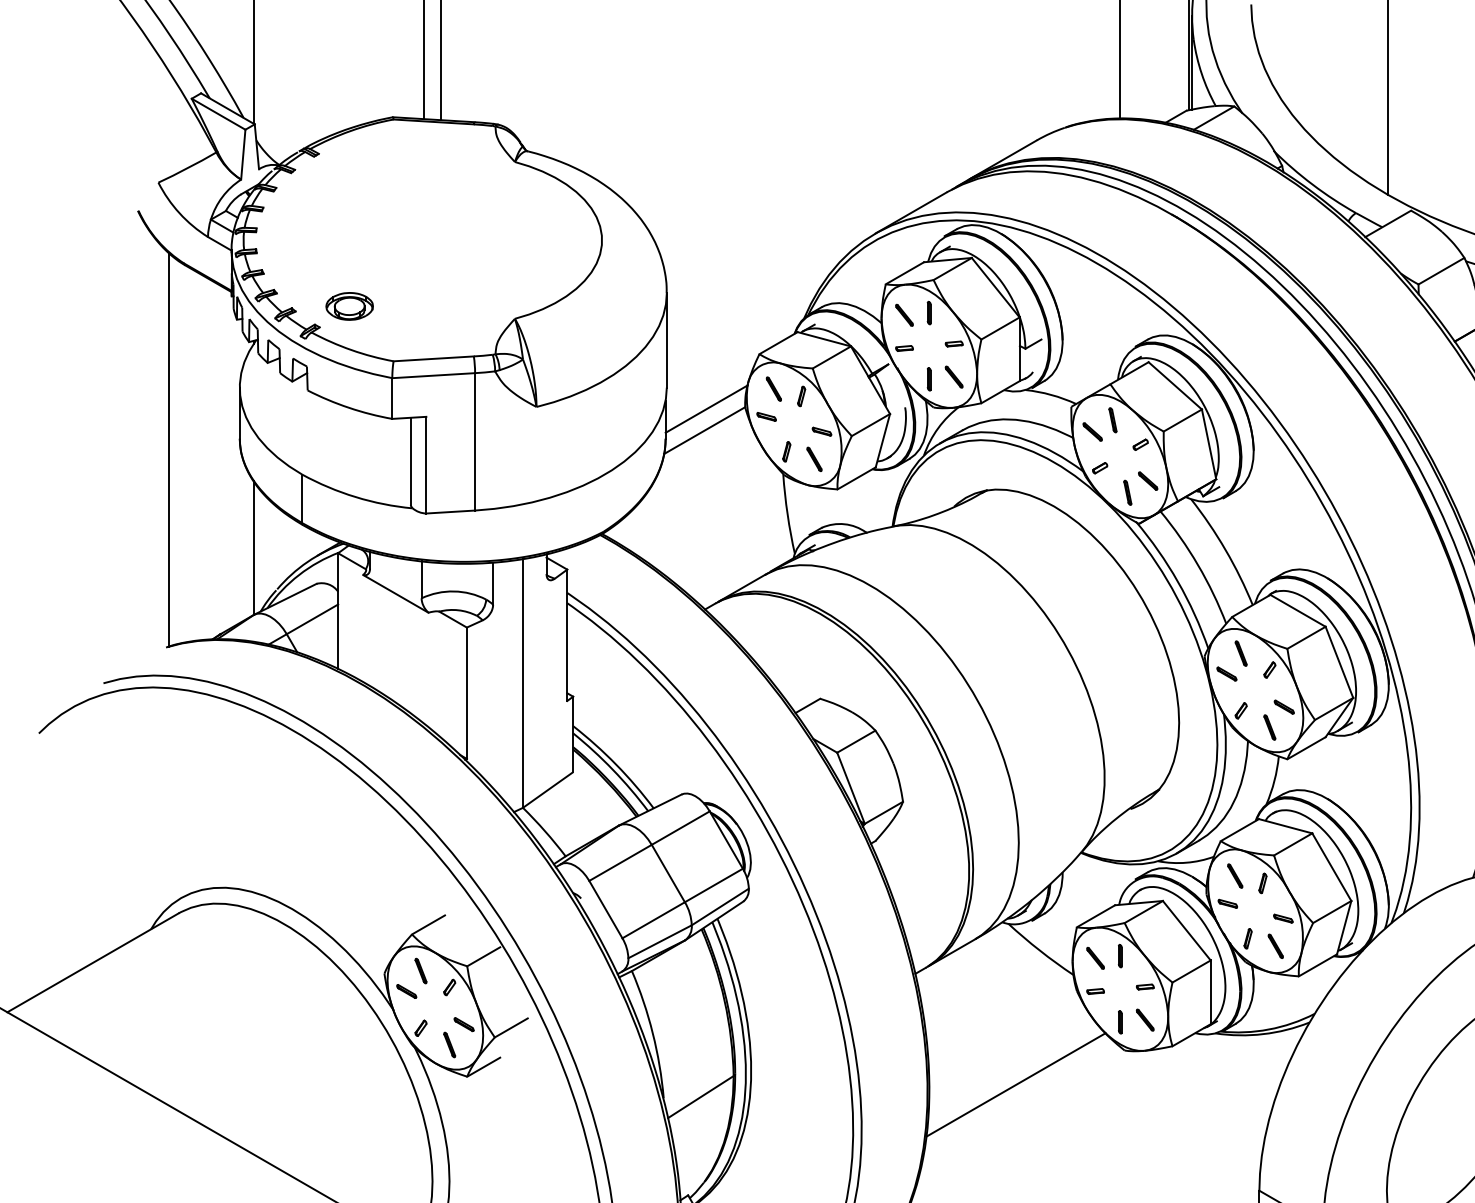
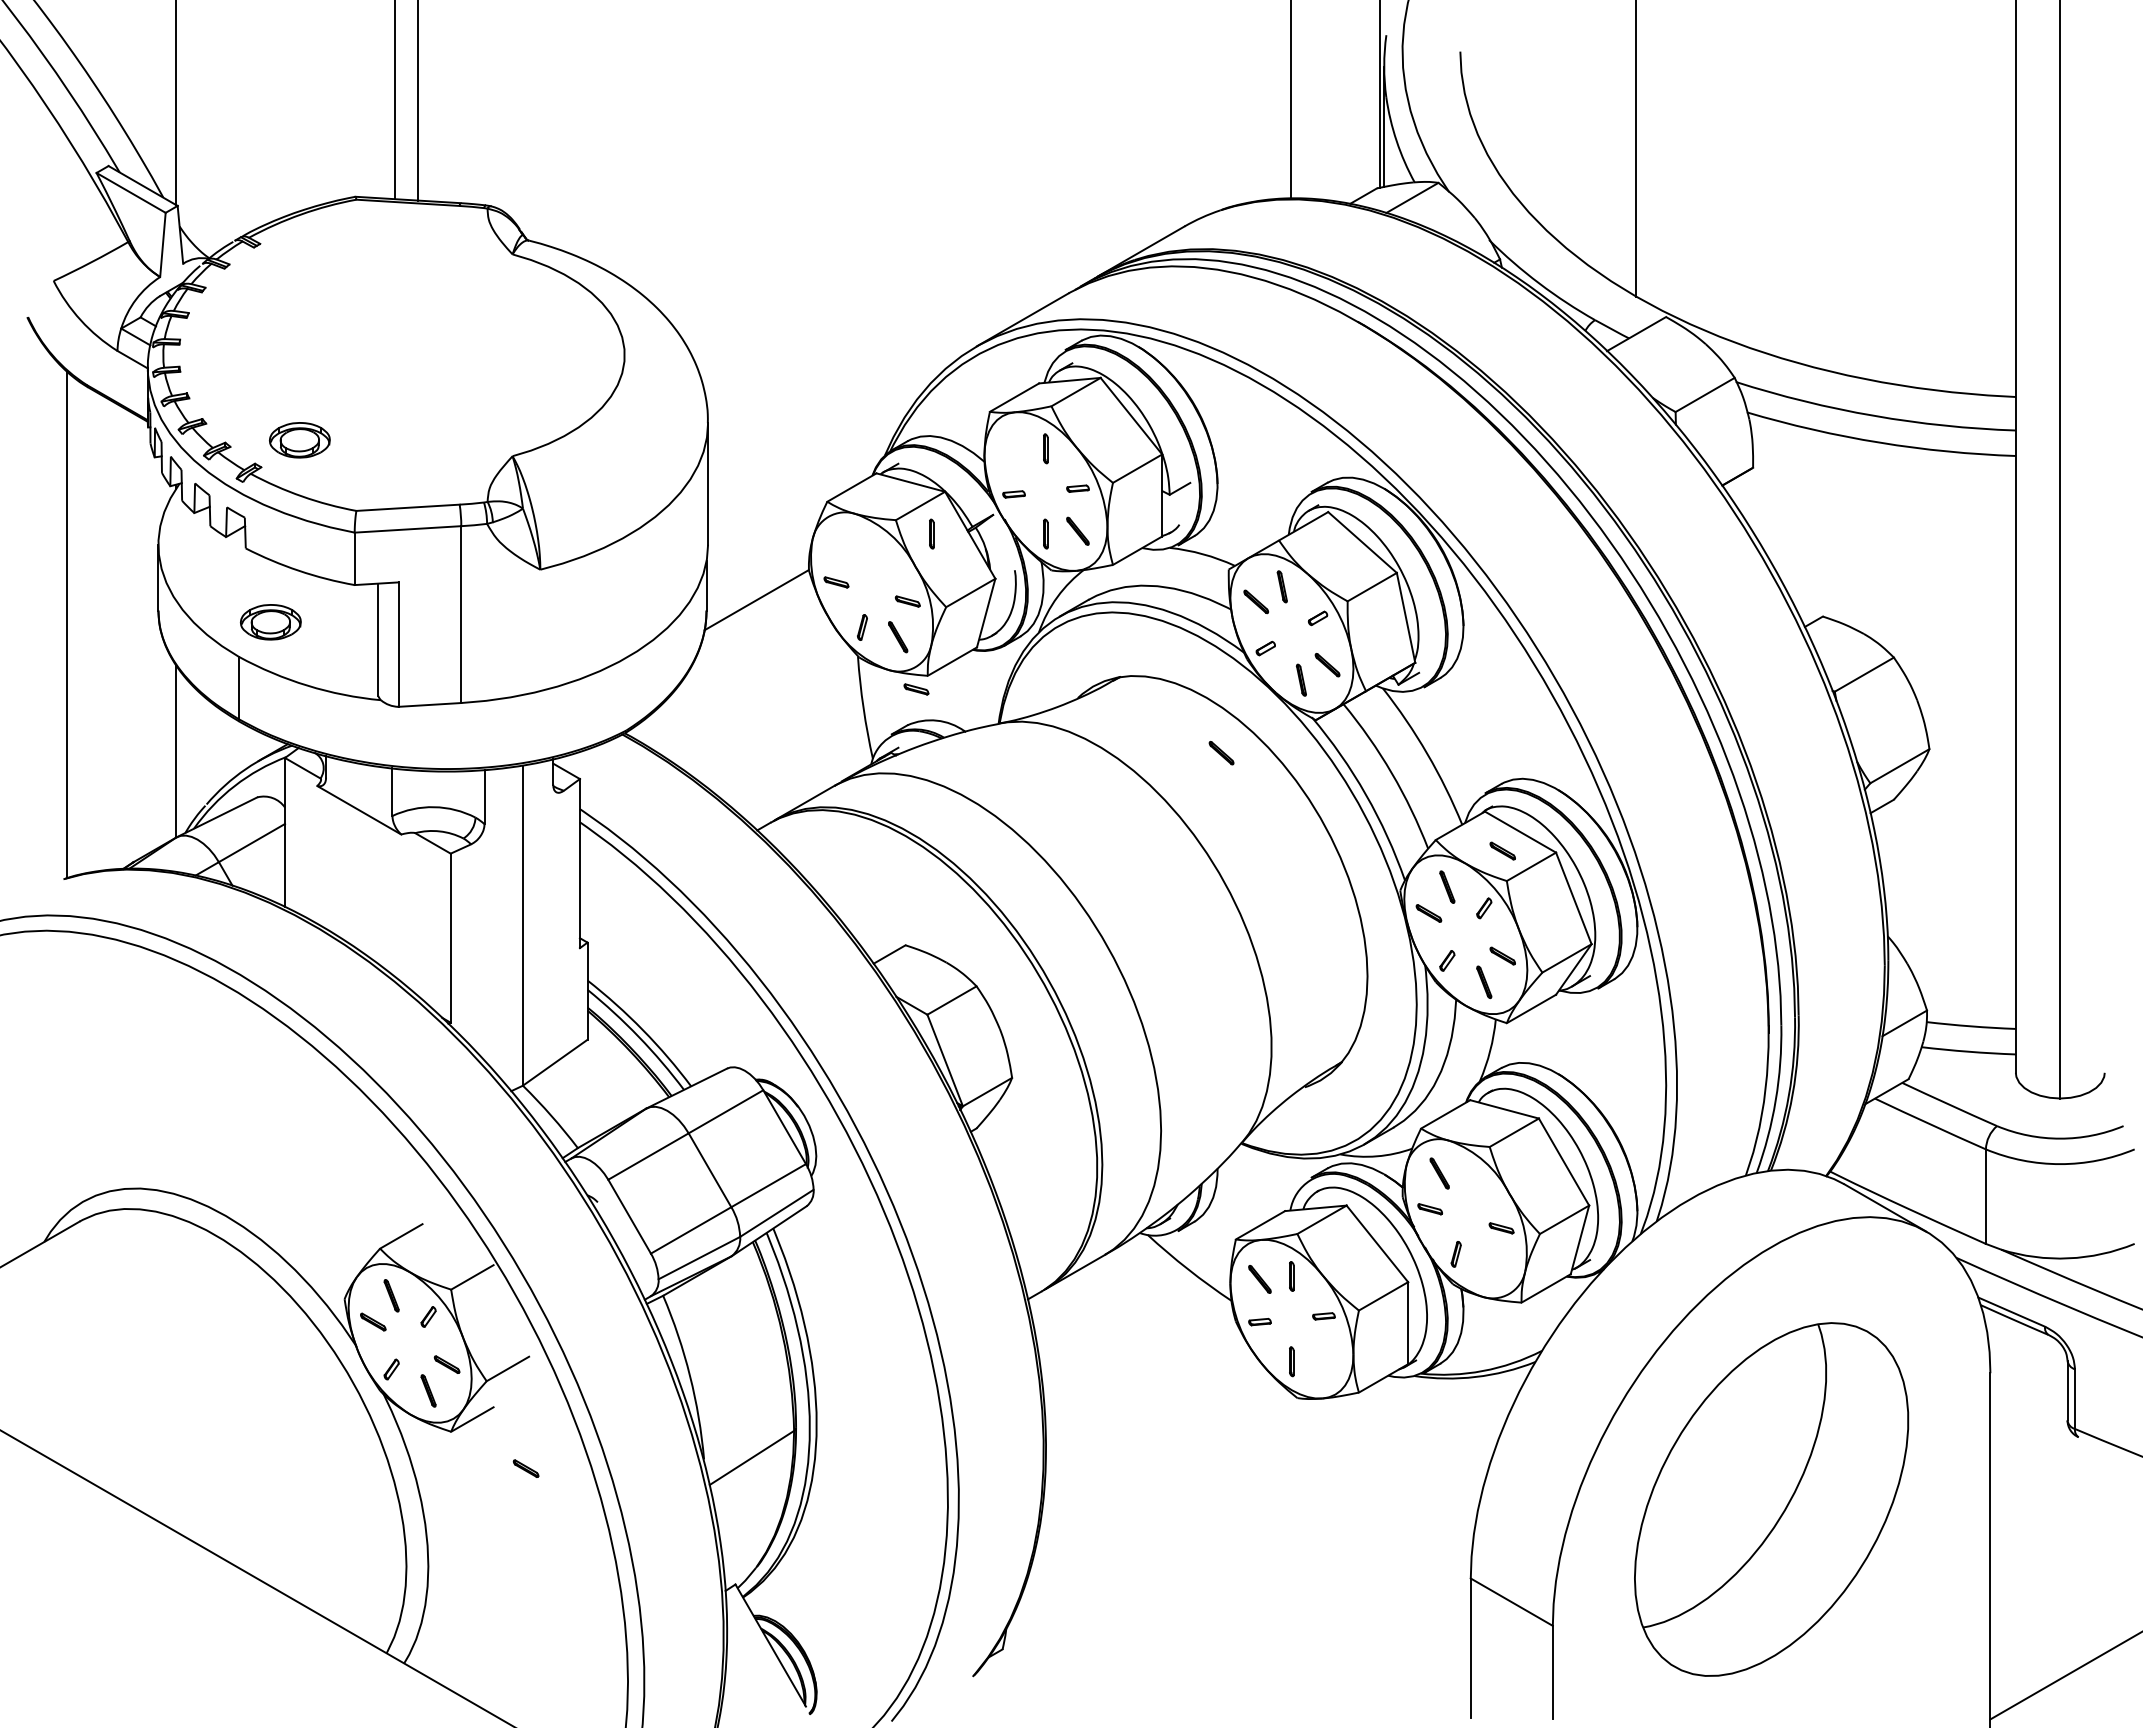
part: (904, 315) -> (1013, 451), removed
part: (840, 378) -> (931, 533), added
part: (773, 388) -> (845, 546), removed
part: (801, 395) -> (881, 555), removed
line: (706, 409) -> (758, 572), removed
part: (326, 447) -> (270, 622), added
part: (828, 500) -> (916, 689), added
part: (1065, 549) -> (1221, 753), added
part: (1284, 625) -> (1502, 850), added
part: (1262, 883) -> (1474, 1182), removed
part: (1275, 945) -> (1491, 1263), removed
part: (1144, 1019) -> (1323, 1358), removed
line: (1015, 1084) -> (1157, 1441), removed
part: (524, 1105) -> (525, 1468), added

